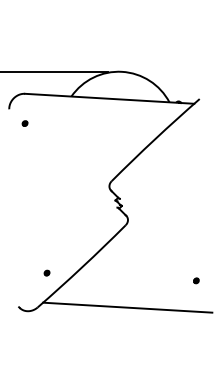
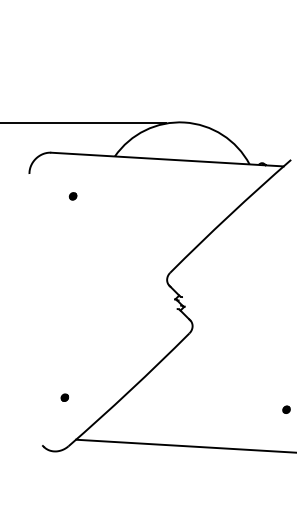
part: (24, 123) -> (72, 196), moved
part: (46, 272) -> (64, 396), moved

